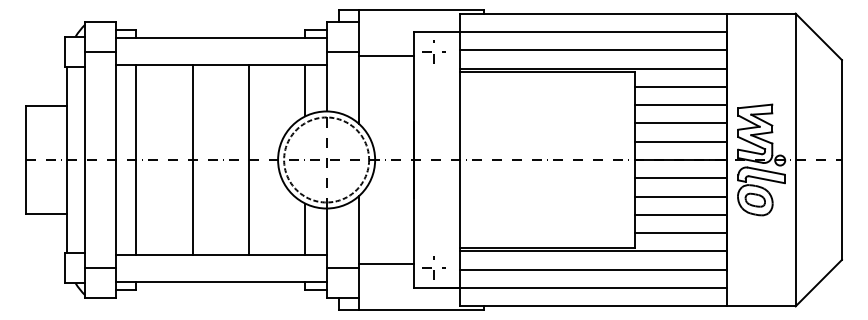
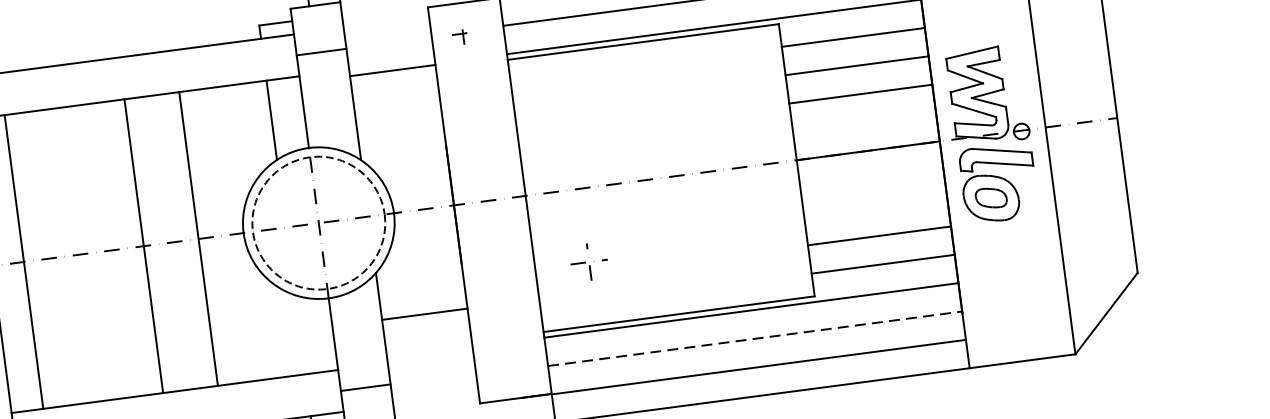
part: (433, 51) -> (462, 33), size x0.6
line: (385, 56) -> (391, 70), moved
line: (681, 141) -> (864, 122), removed
line: (192, 159) -> (143, 245), moved
line: (681, 178) -> (872, 179), removed
line: (681, 196) -> (876, 207), removed
line: (305, 228) -> (300, 333), removed
line: (385, 263) -> (423, 314), moved
part: (433, 267) -> (588, 260), moved
line: (593, 269) -> (754, 338), solid -> dashed

